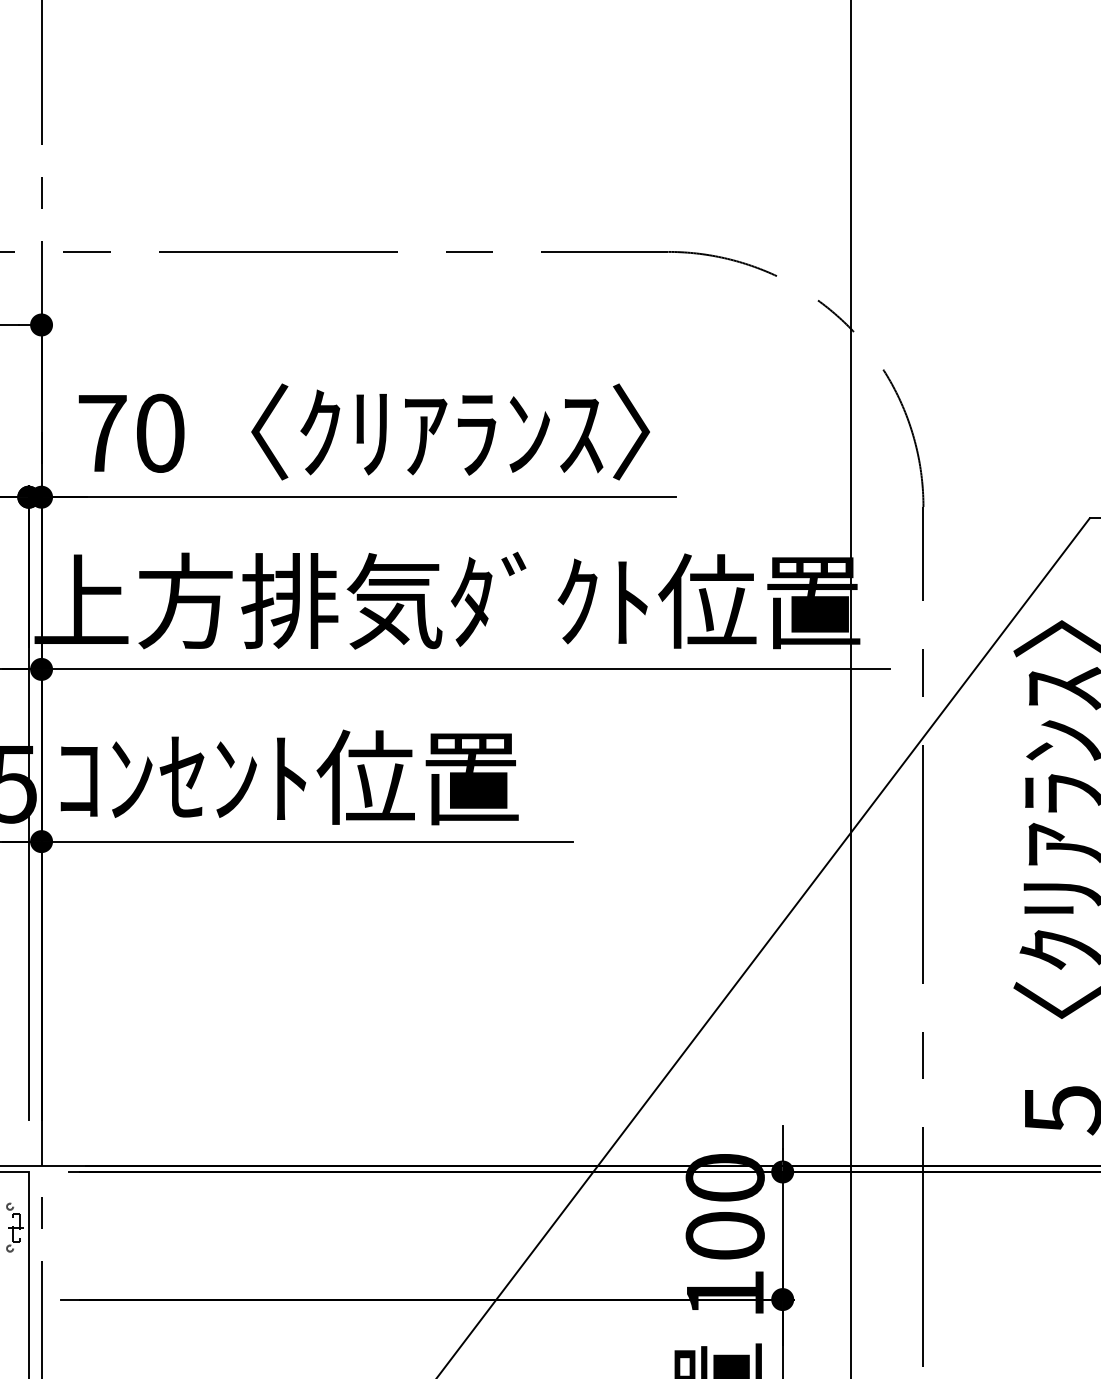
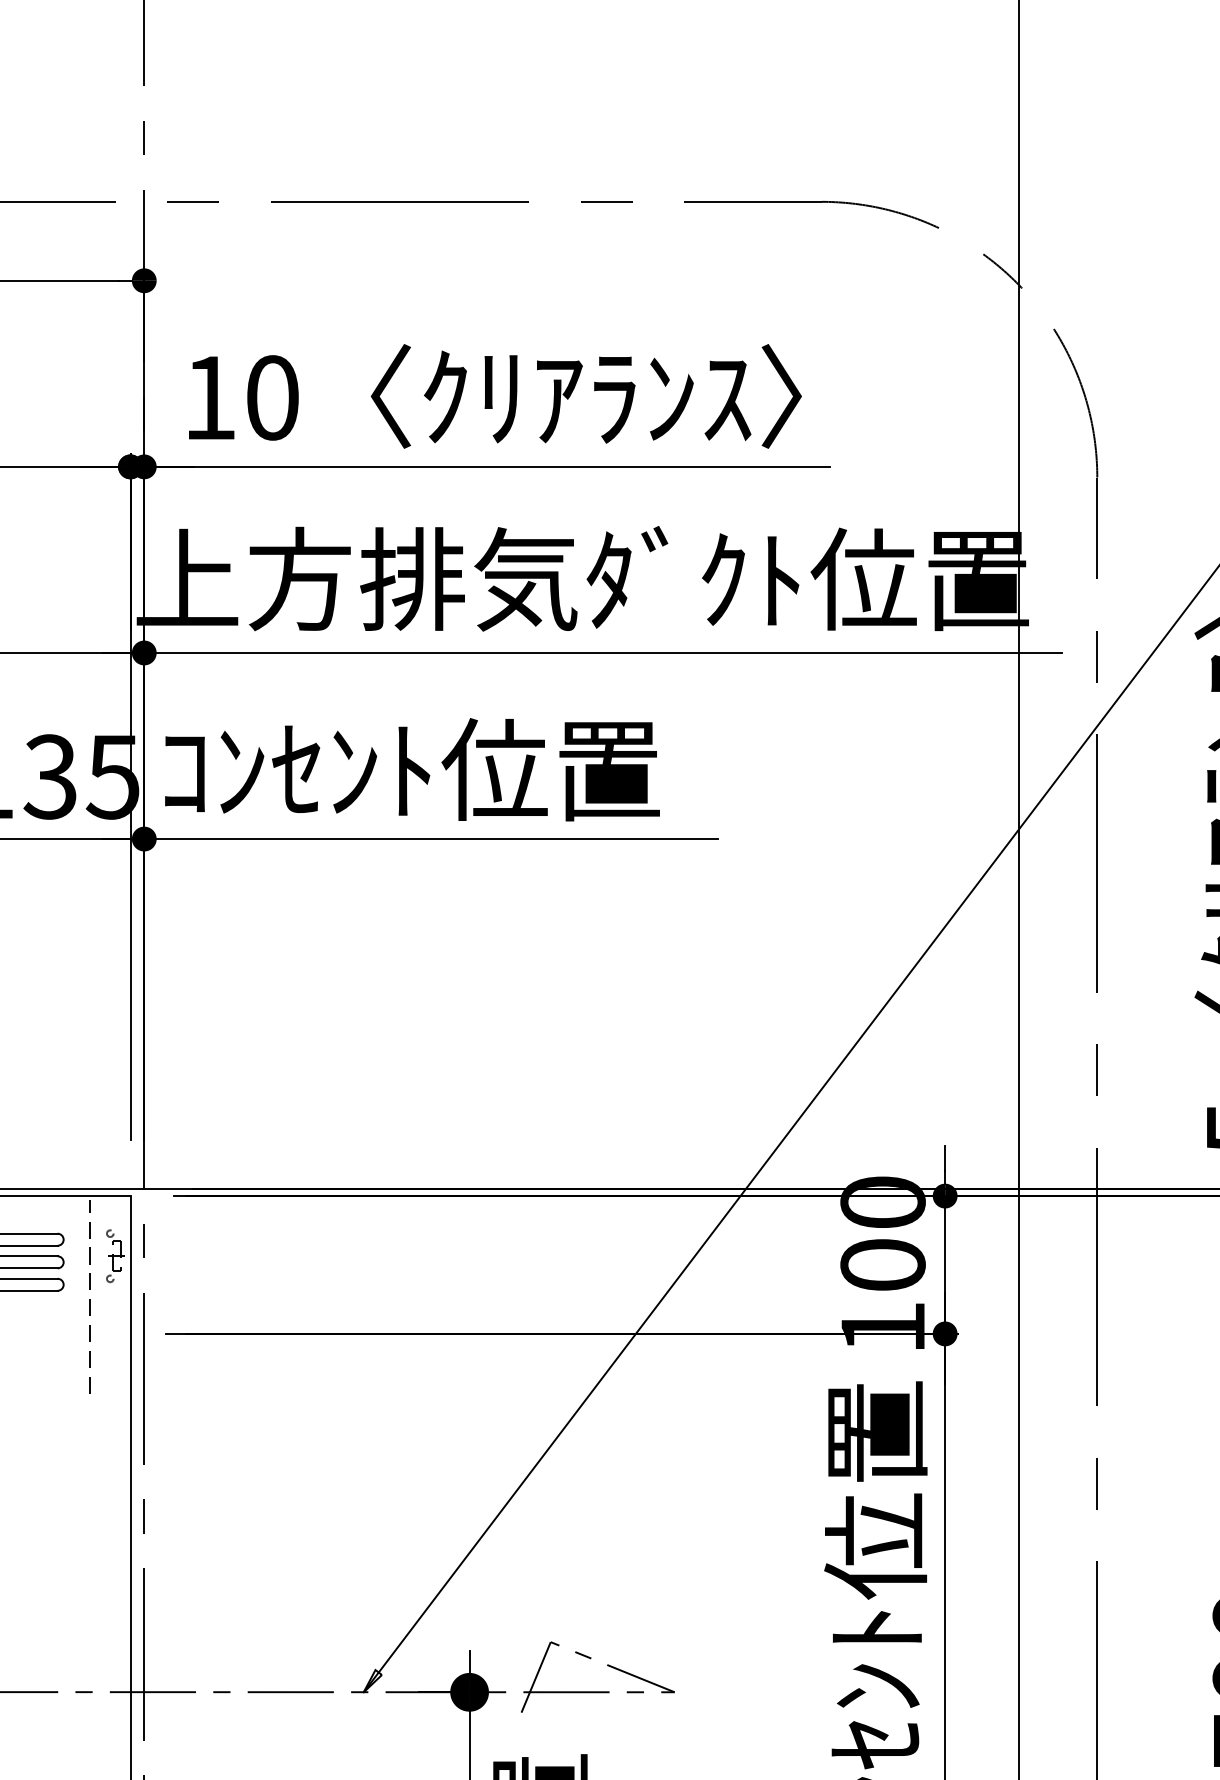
text: (102, 432) -> (210, 397), 70 -> 10

